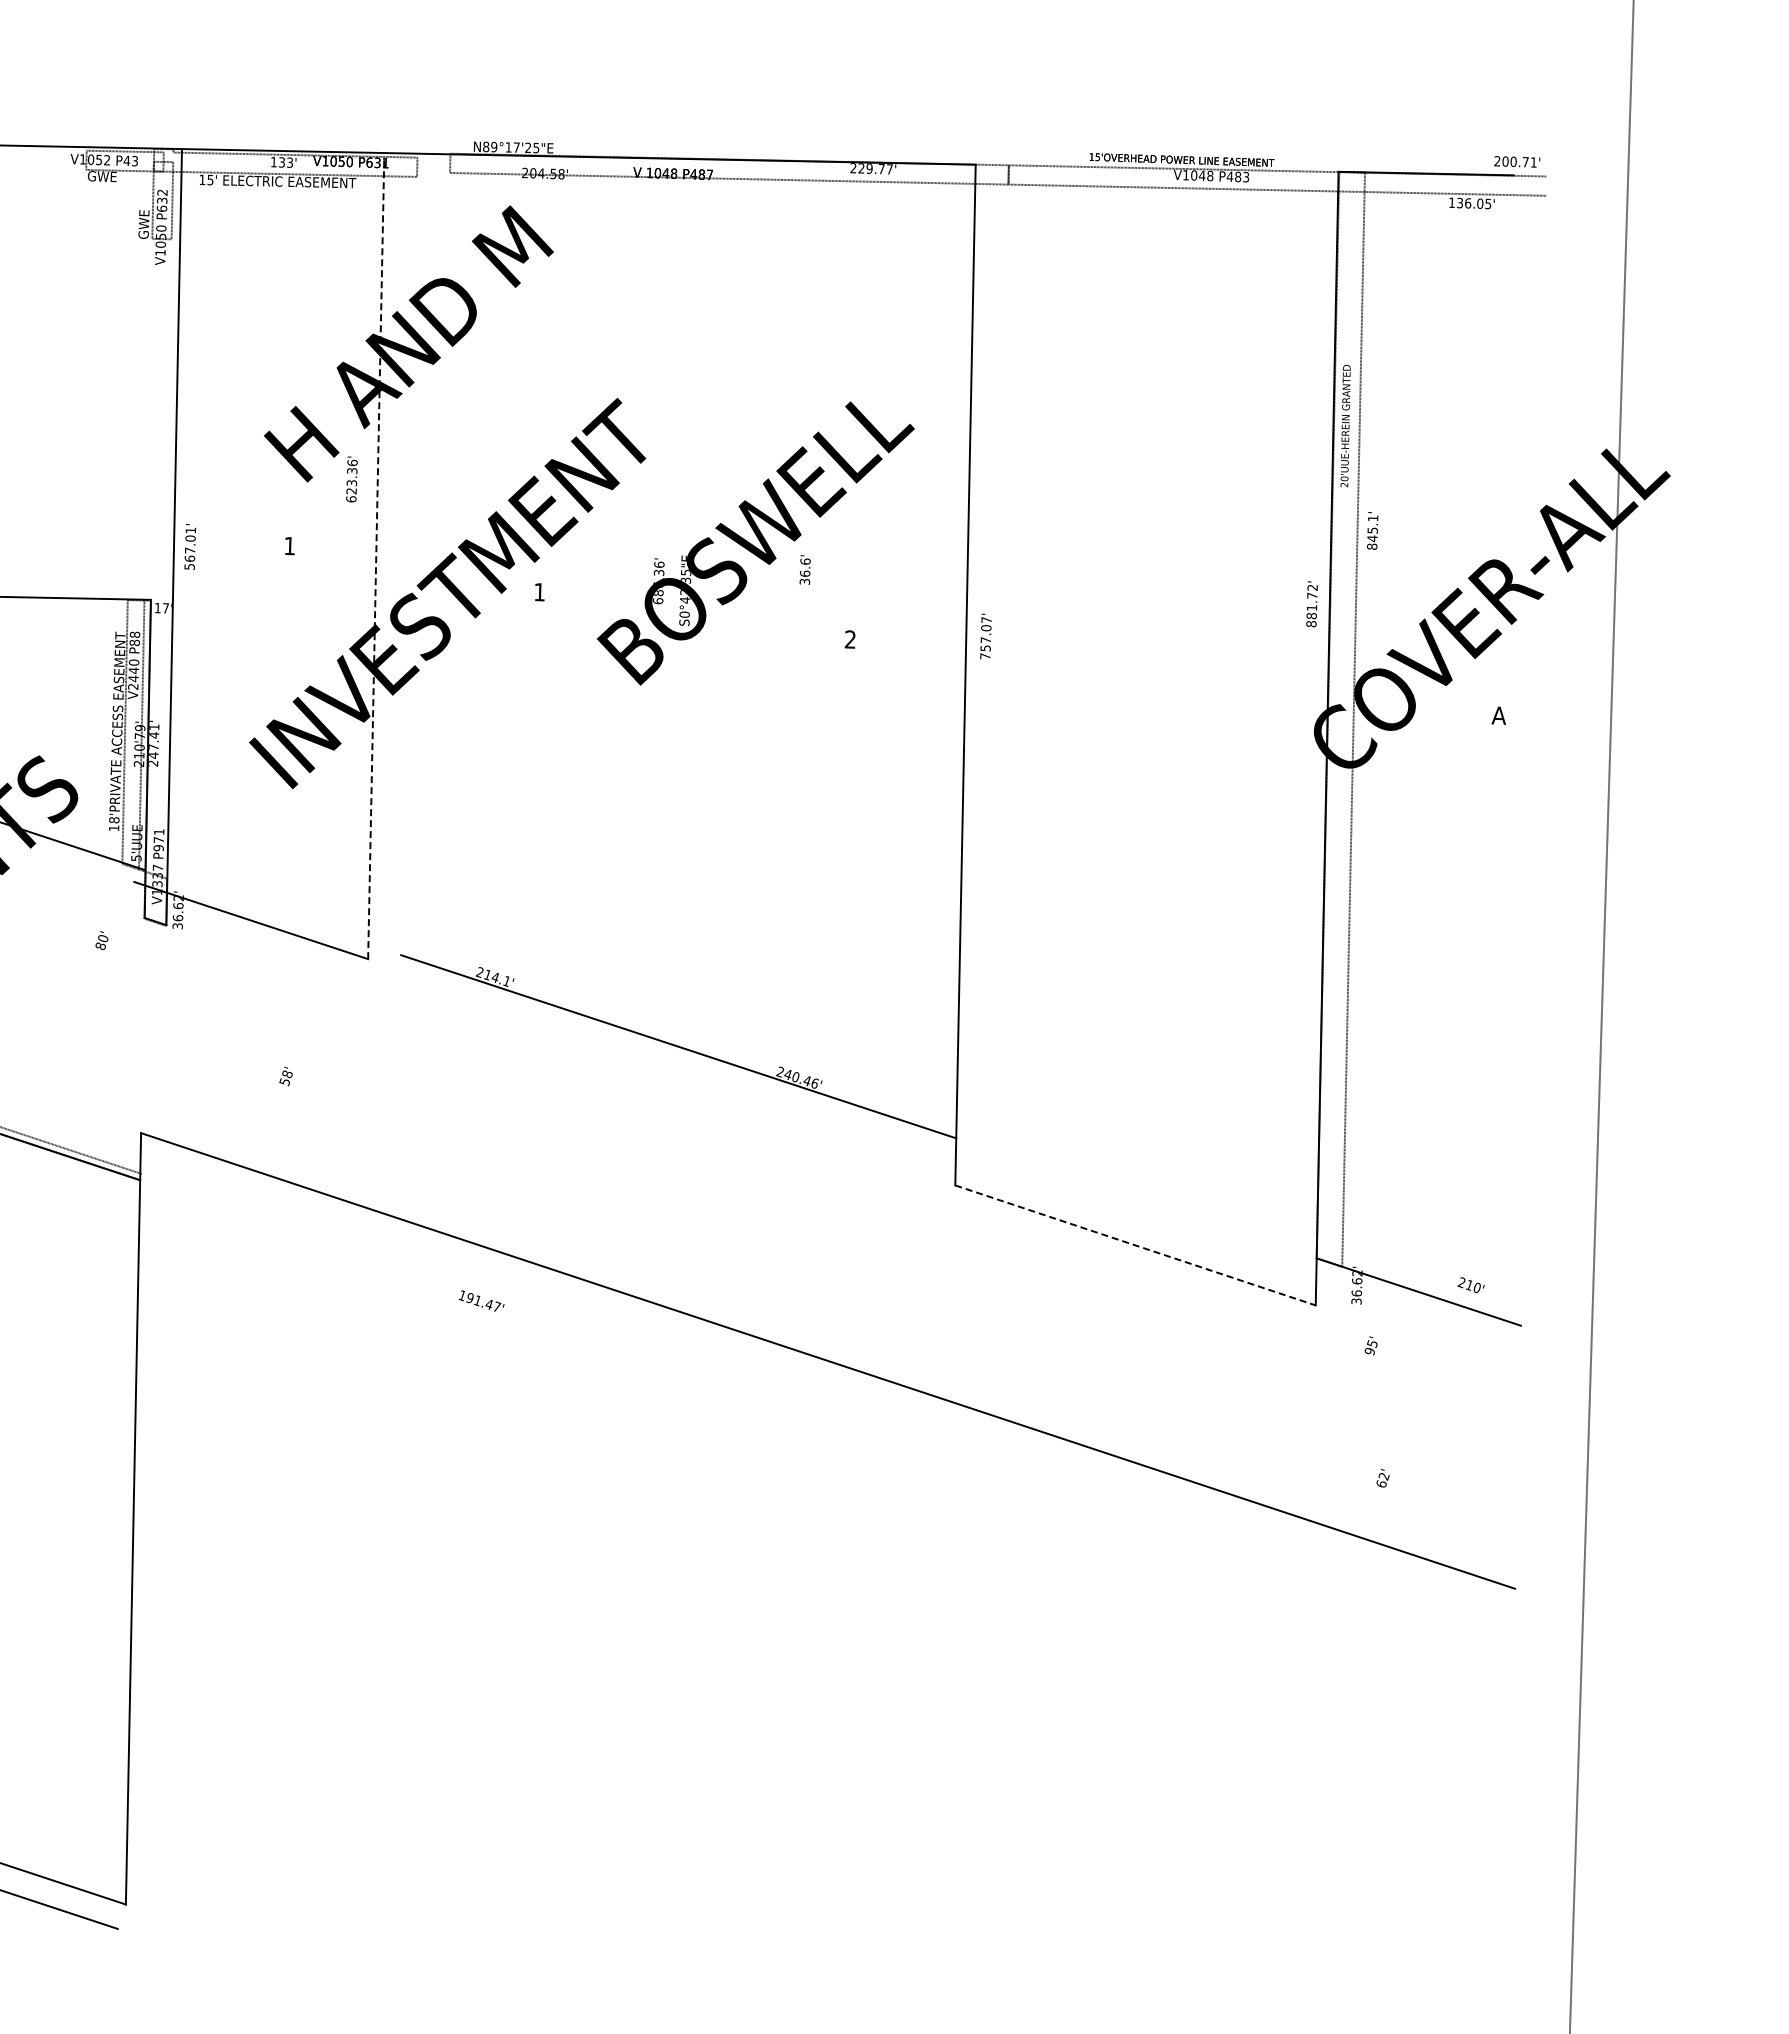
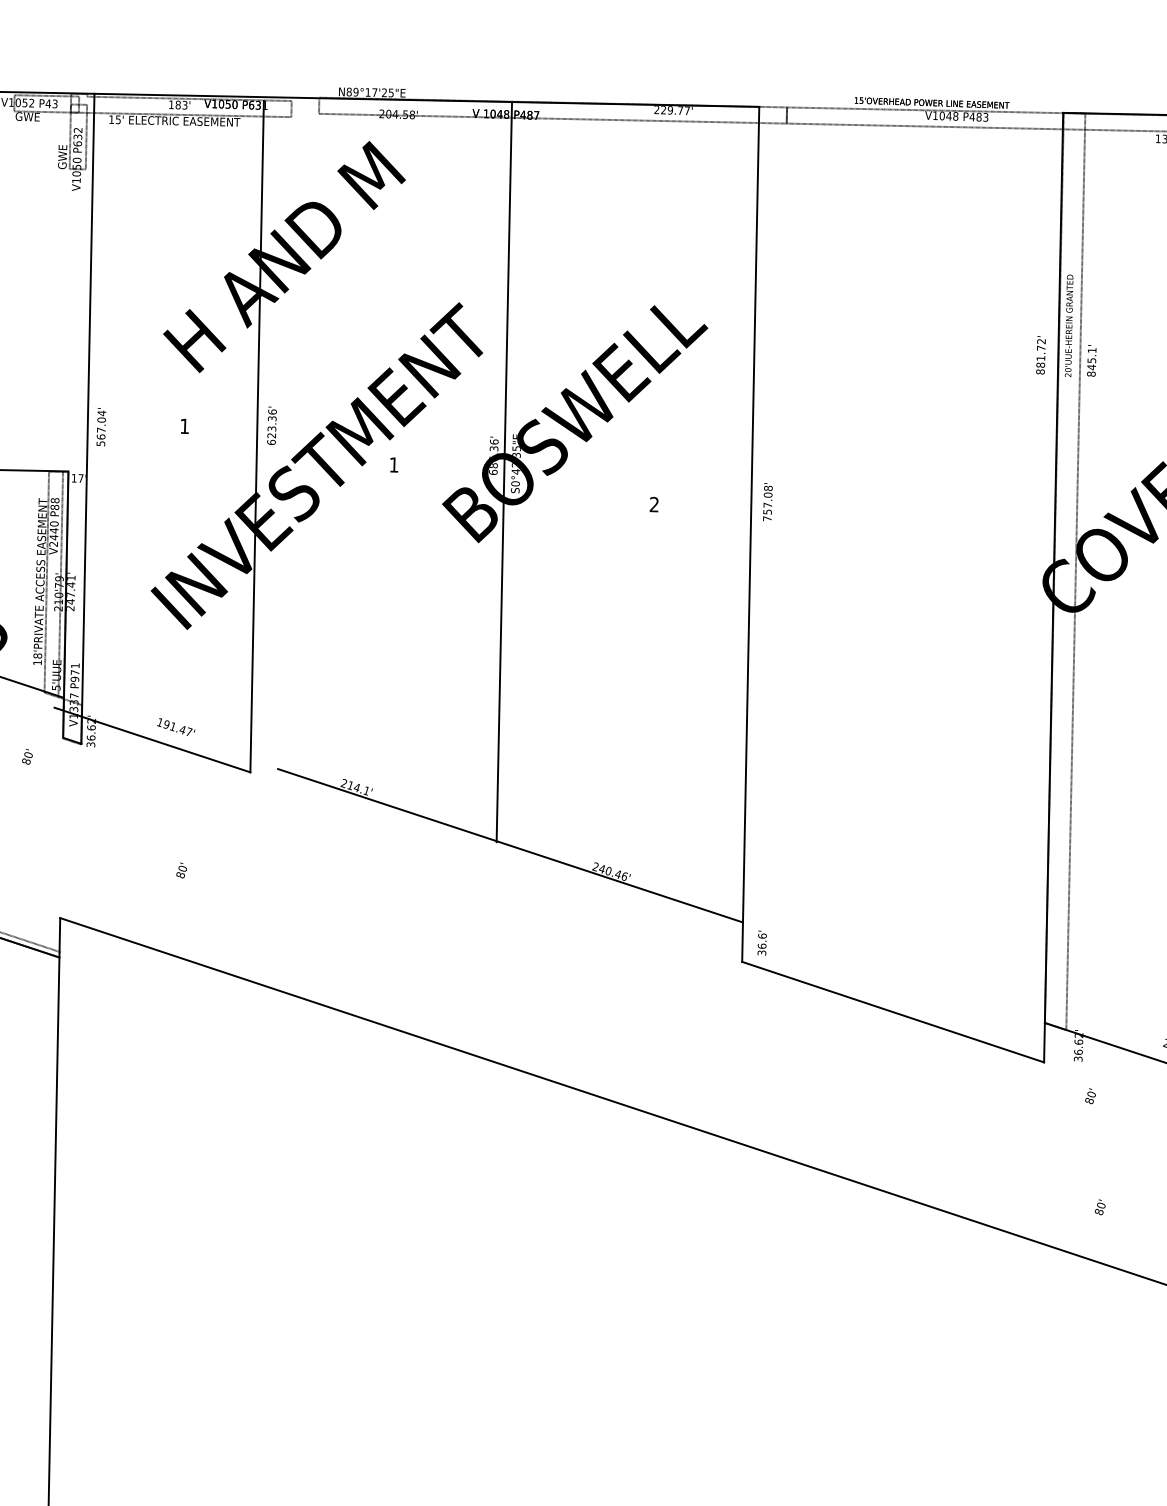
text: (281, 162) -> (177, 105), 133' -> 183'
text: (351, 479) -> (271, 425), moved
text: (190, 530) -> (101, 413), 567.01' -> 567.04'
text: (1372, 530) -> (1091, 360), moved
line: (376, 558) -> (257, 436), dashed -> solid
text: (804, 569) -> (761, 942), moved
line: (671, 601) -> (504, 472), added
text: (1311, 604) -> (1040, 355), moved
text: (986, 620) -> (768, 488), 757.07' -> 757.08'
text: (285, 1078) -> (181, 872), 58' -> 80'
line: (1135, 1245) -> (893, 1012), dashed -> solid
text: (481, 1300) -> (176, 726), moved
text: (1371, 1347) -> (1090, 1097), 95' -> 80'
text: (1382, 1479) -> (1100, 1208), 62' -> 80'

